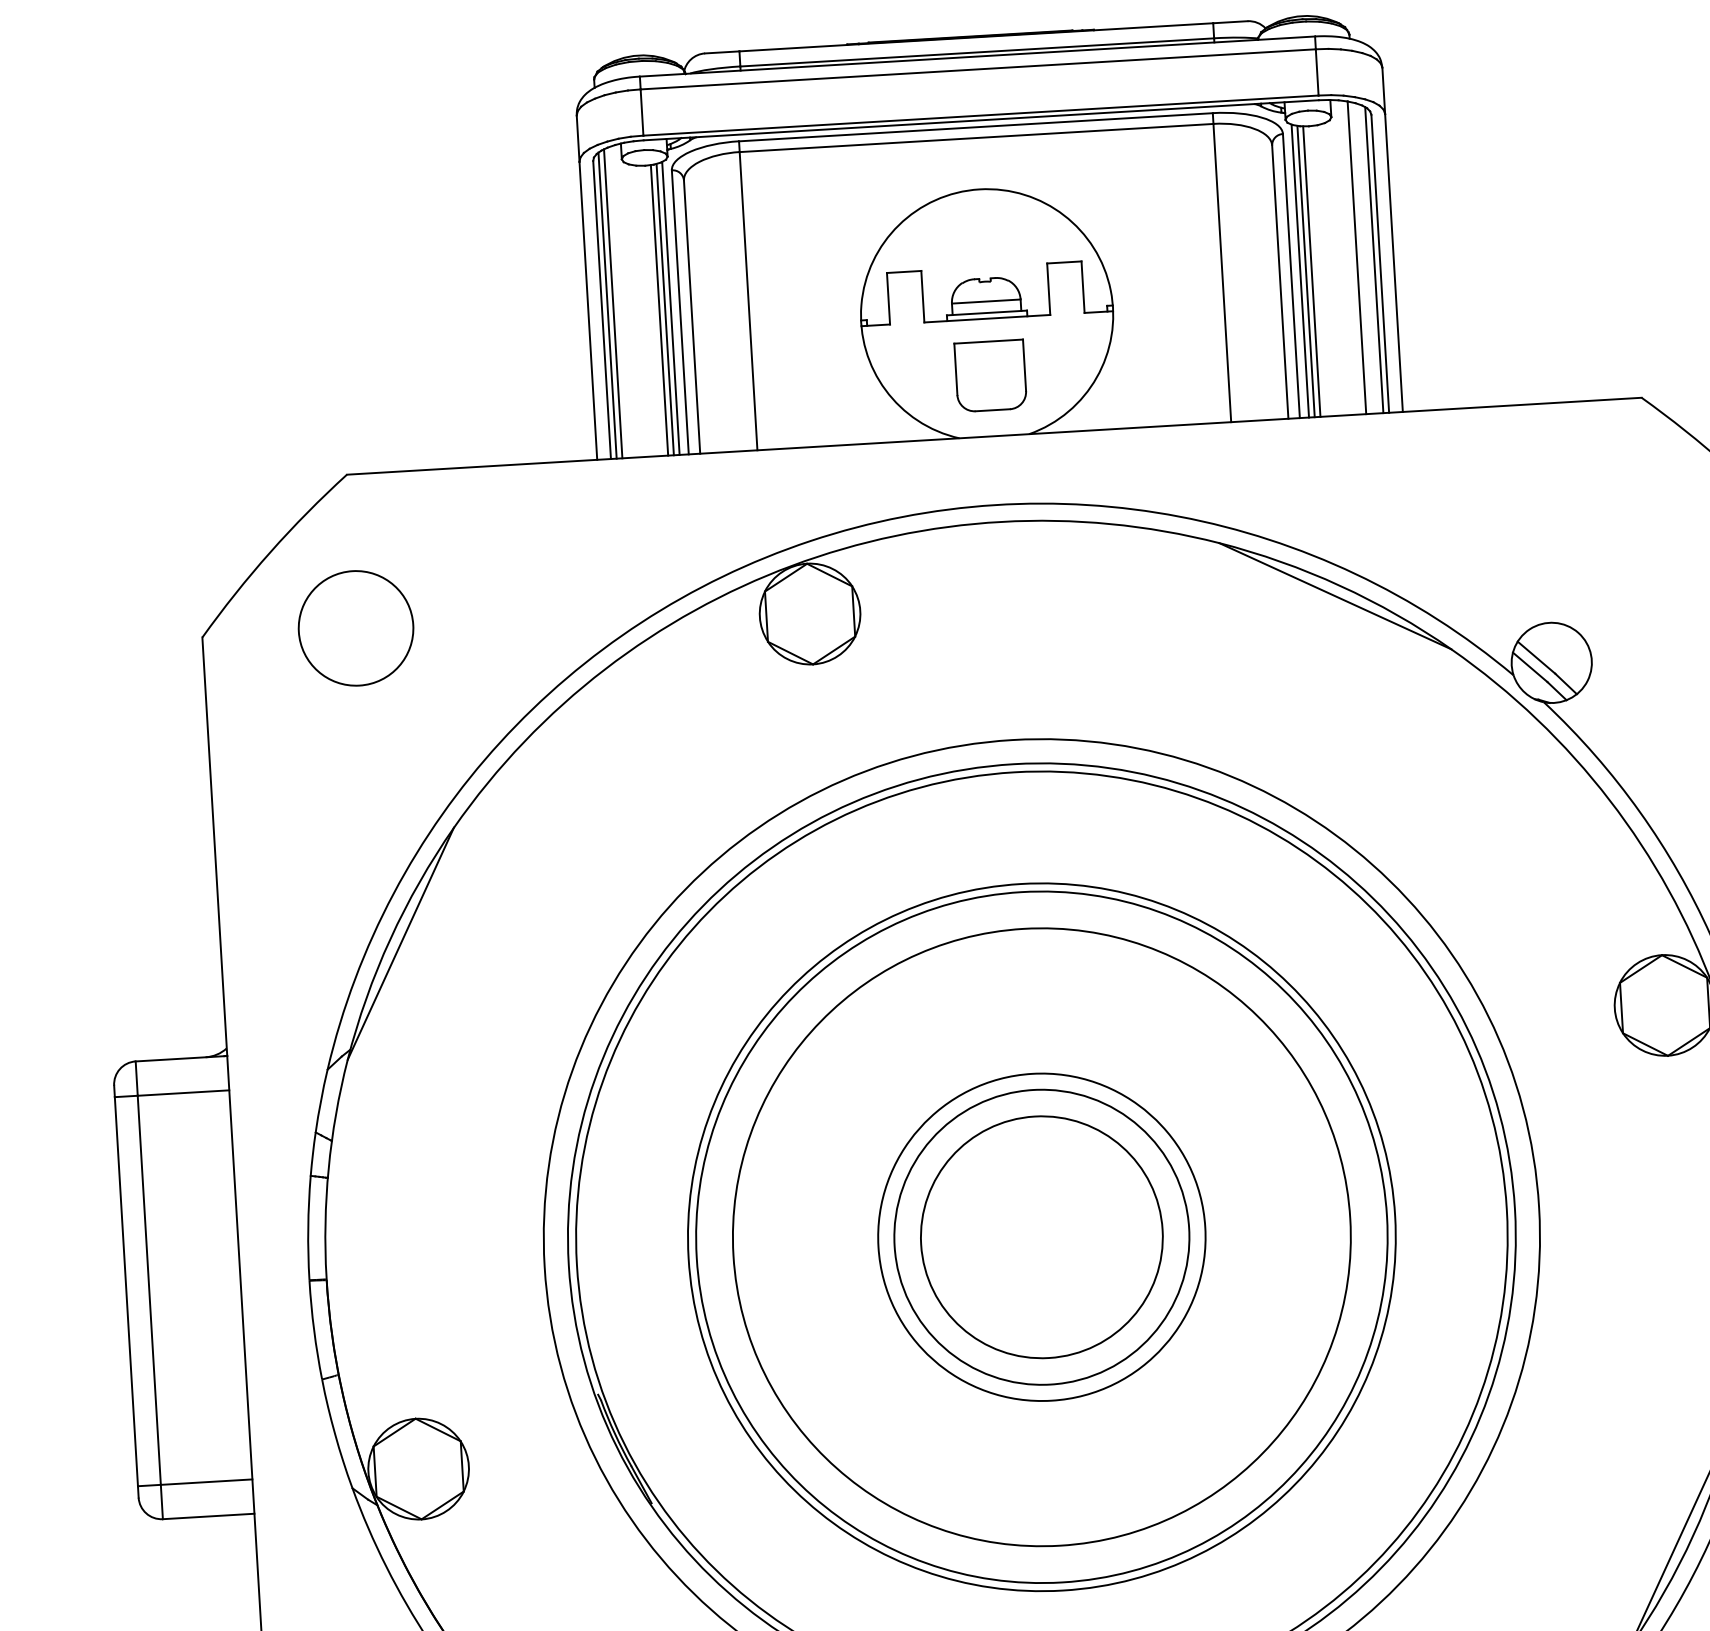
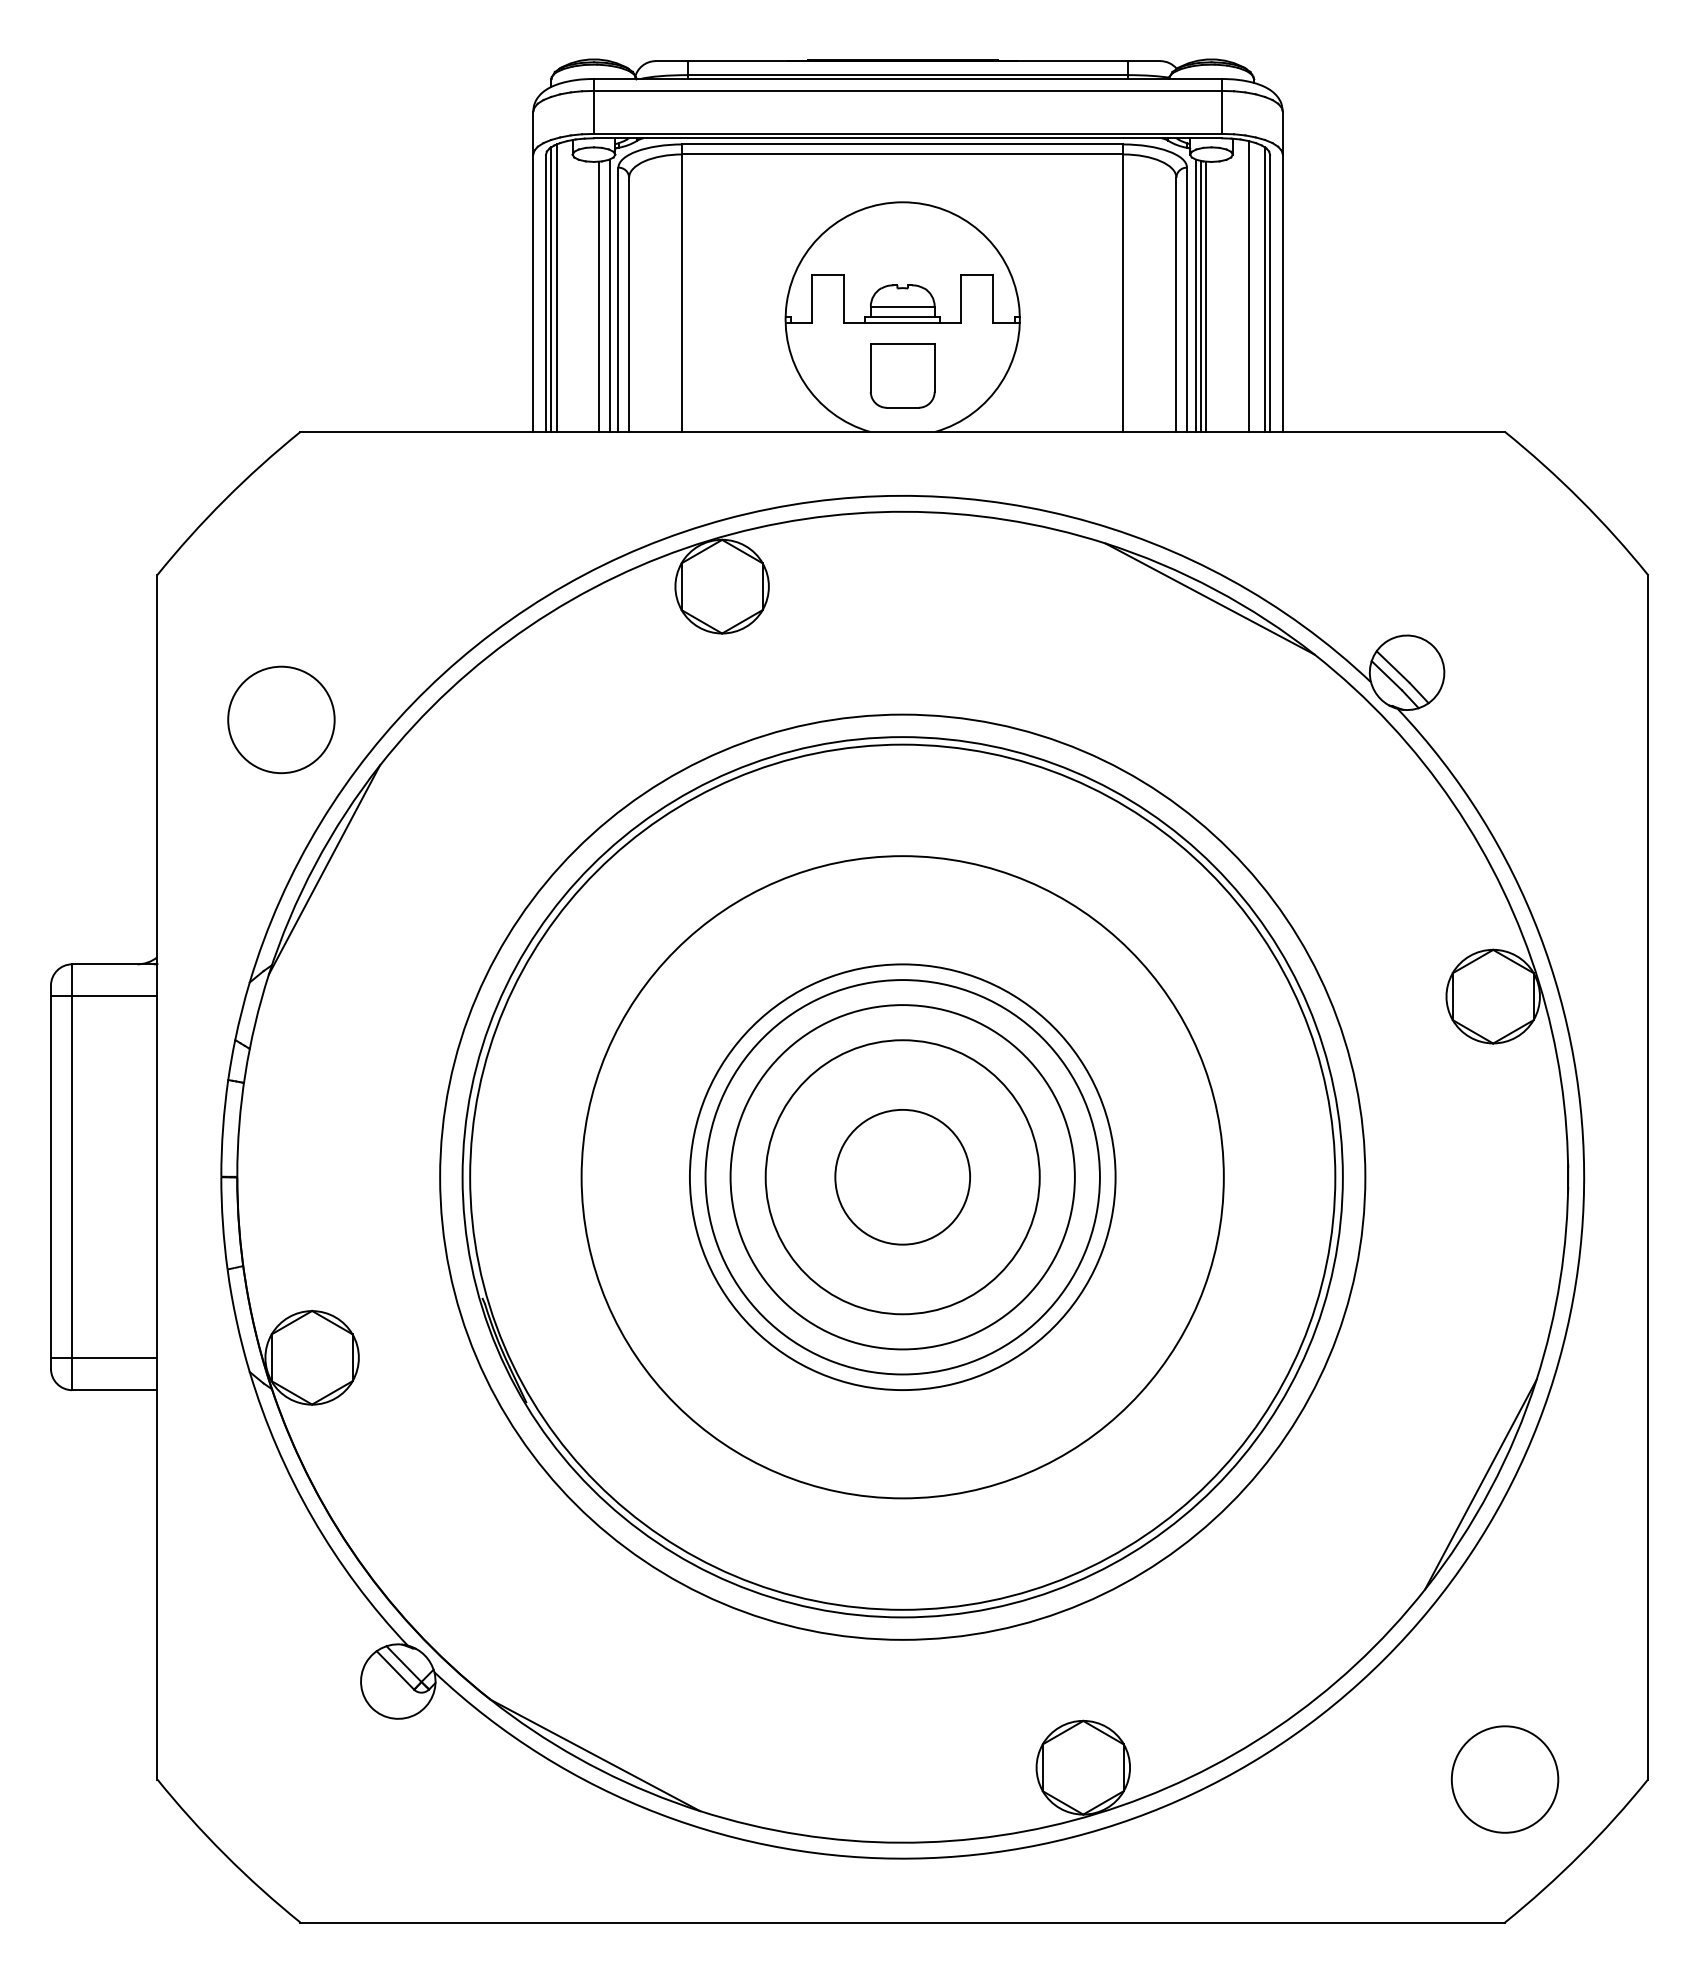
line: (665, 309) -> (604, 296), removed
circle: (356, 627) -> (281, 719), moved
circle: (1041, 1236) -> (902, 1176), size x0.6
circle: (1041, 1236) -> (902, 1176), size x0.6
circle: (1041, 1237) -> (902, 1177), size x0.6
circle: (1041, 1237) -> (902, 1177), size x1.4

